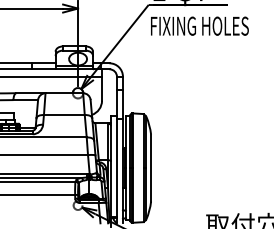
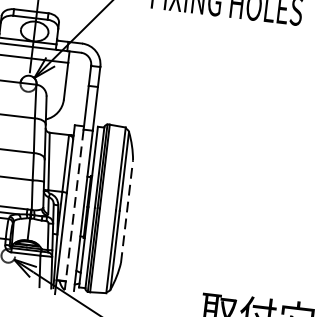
line: (151, 168) -> (127, 212), solid -> dashed
line: (116, 171) -> (73, 210), solid -> dashed

